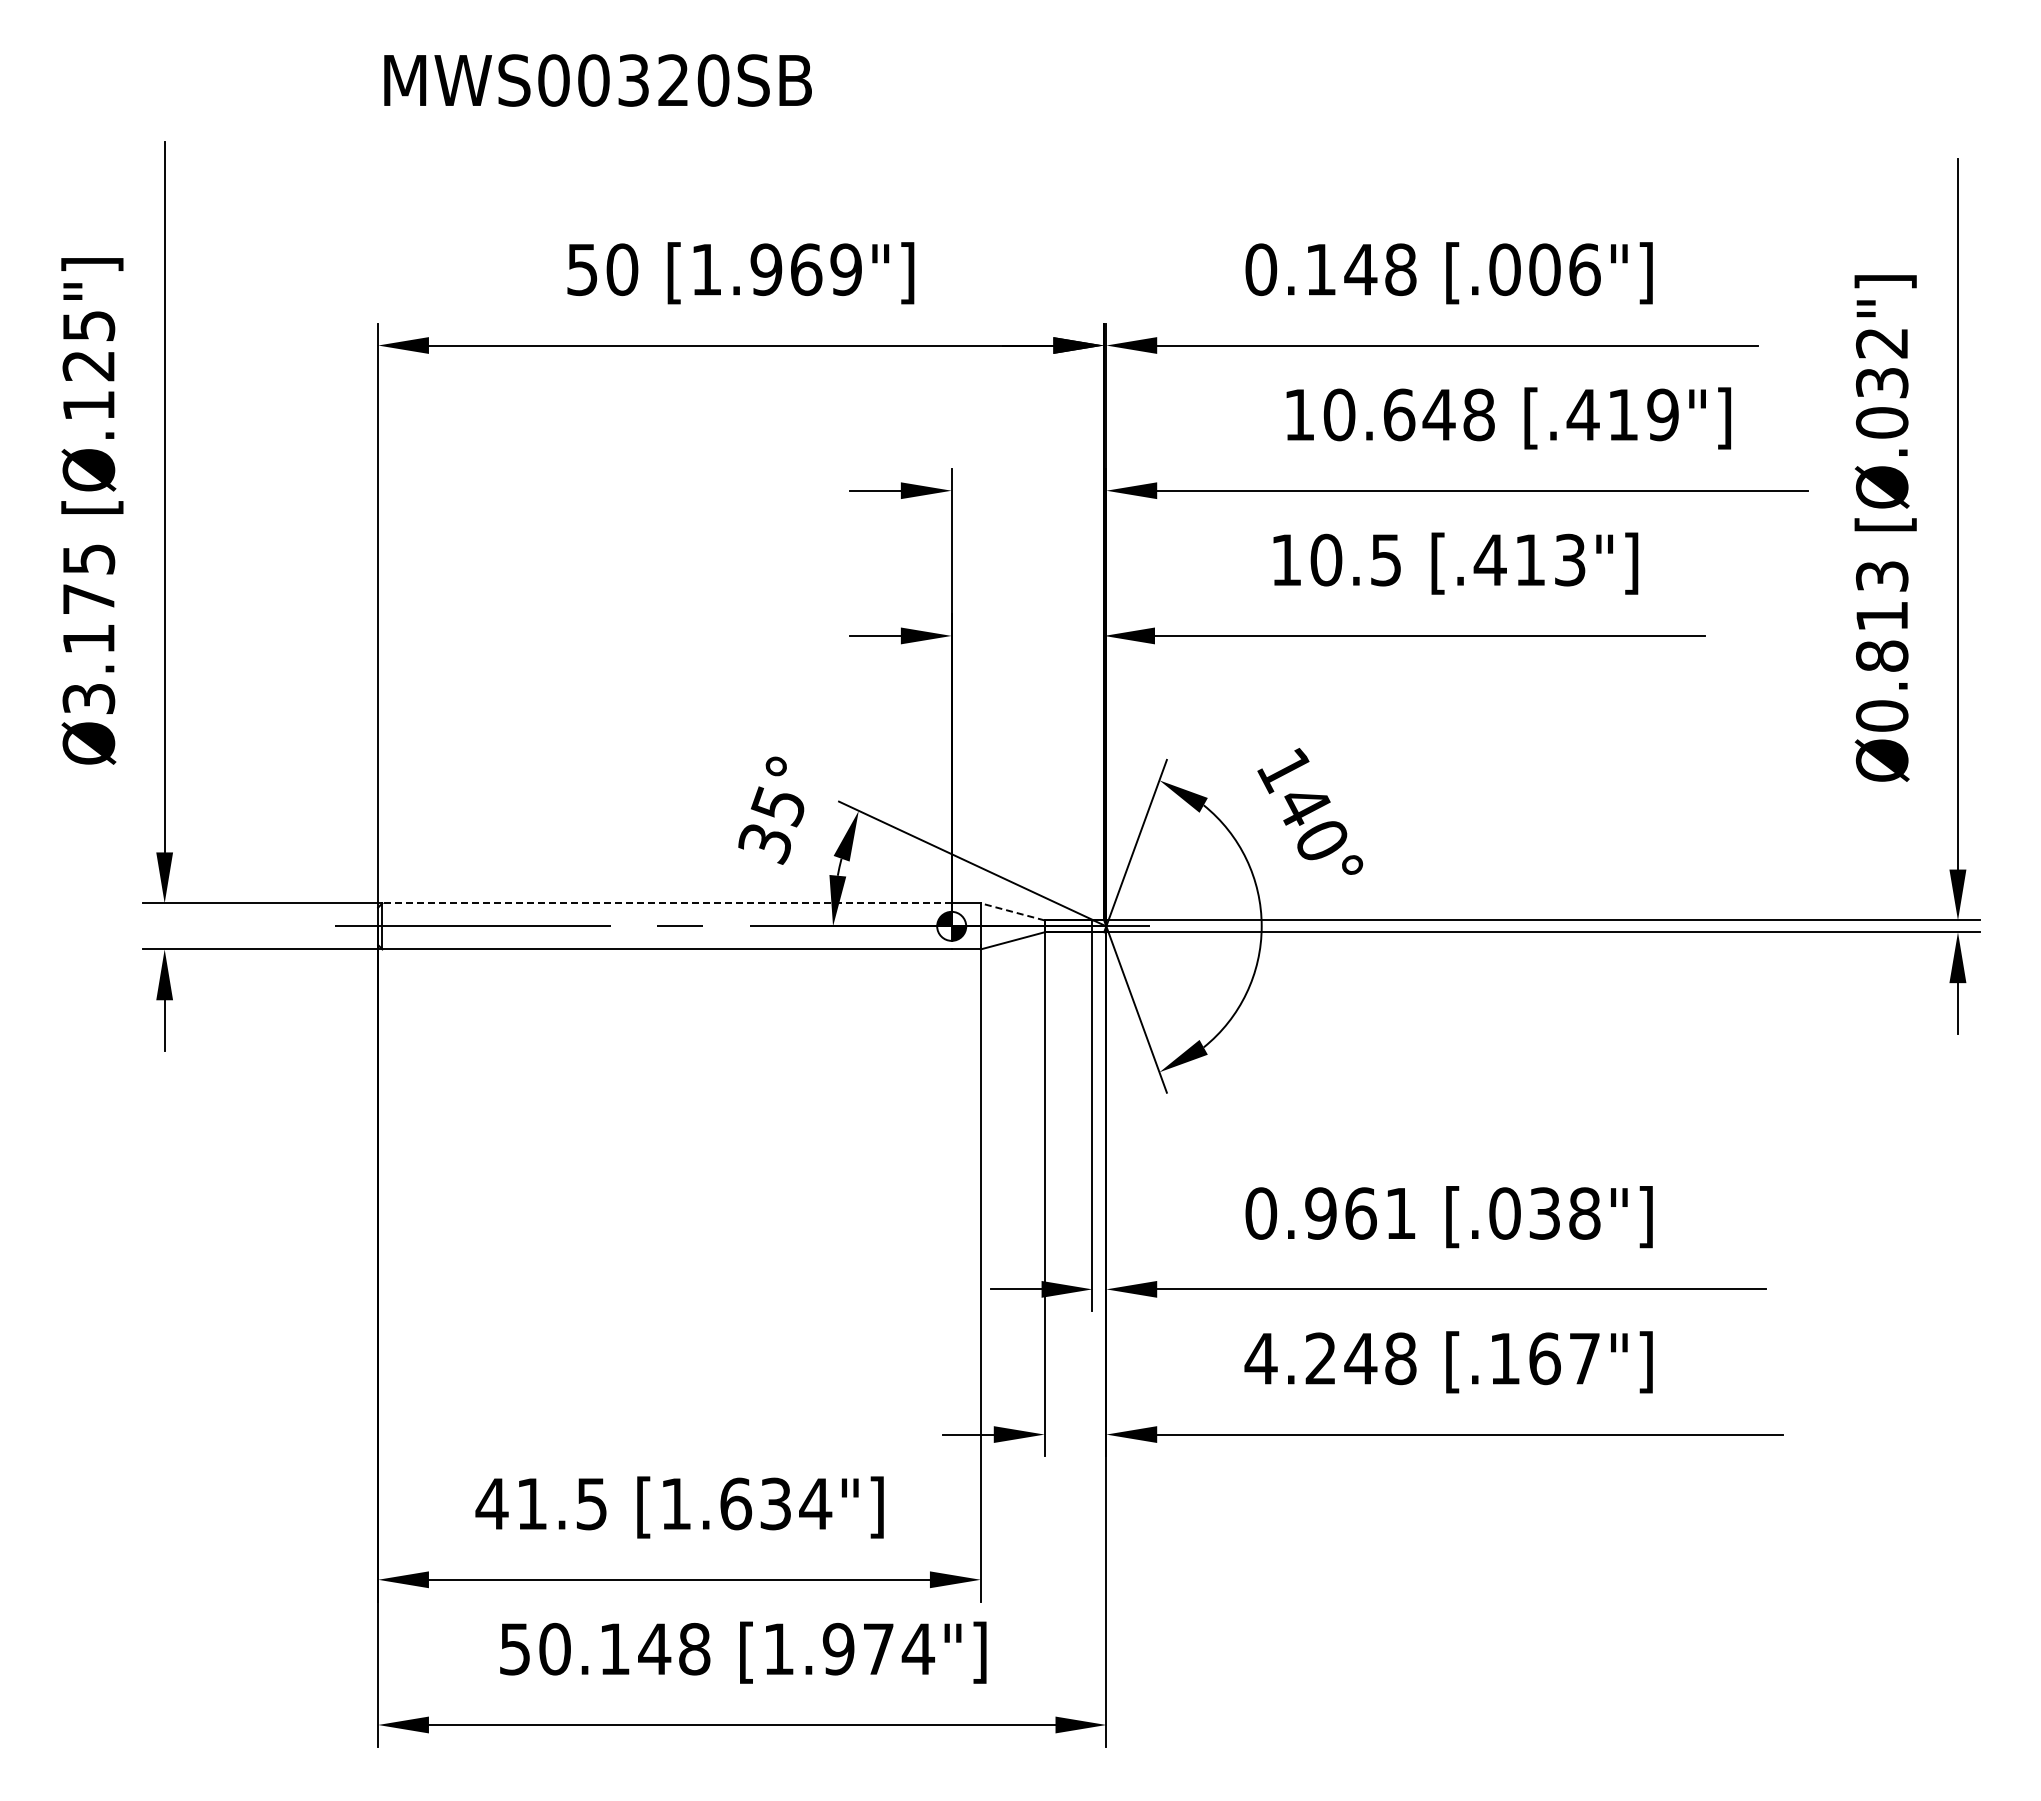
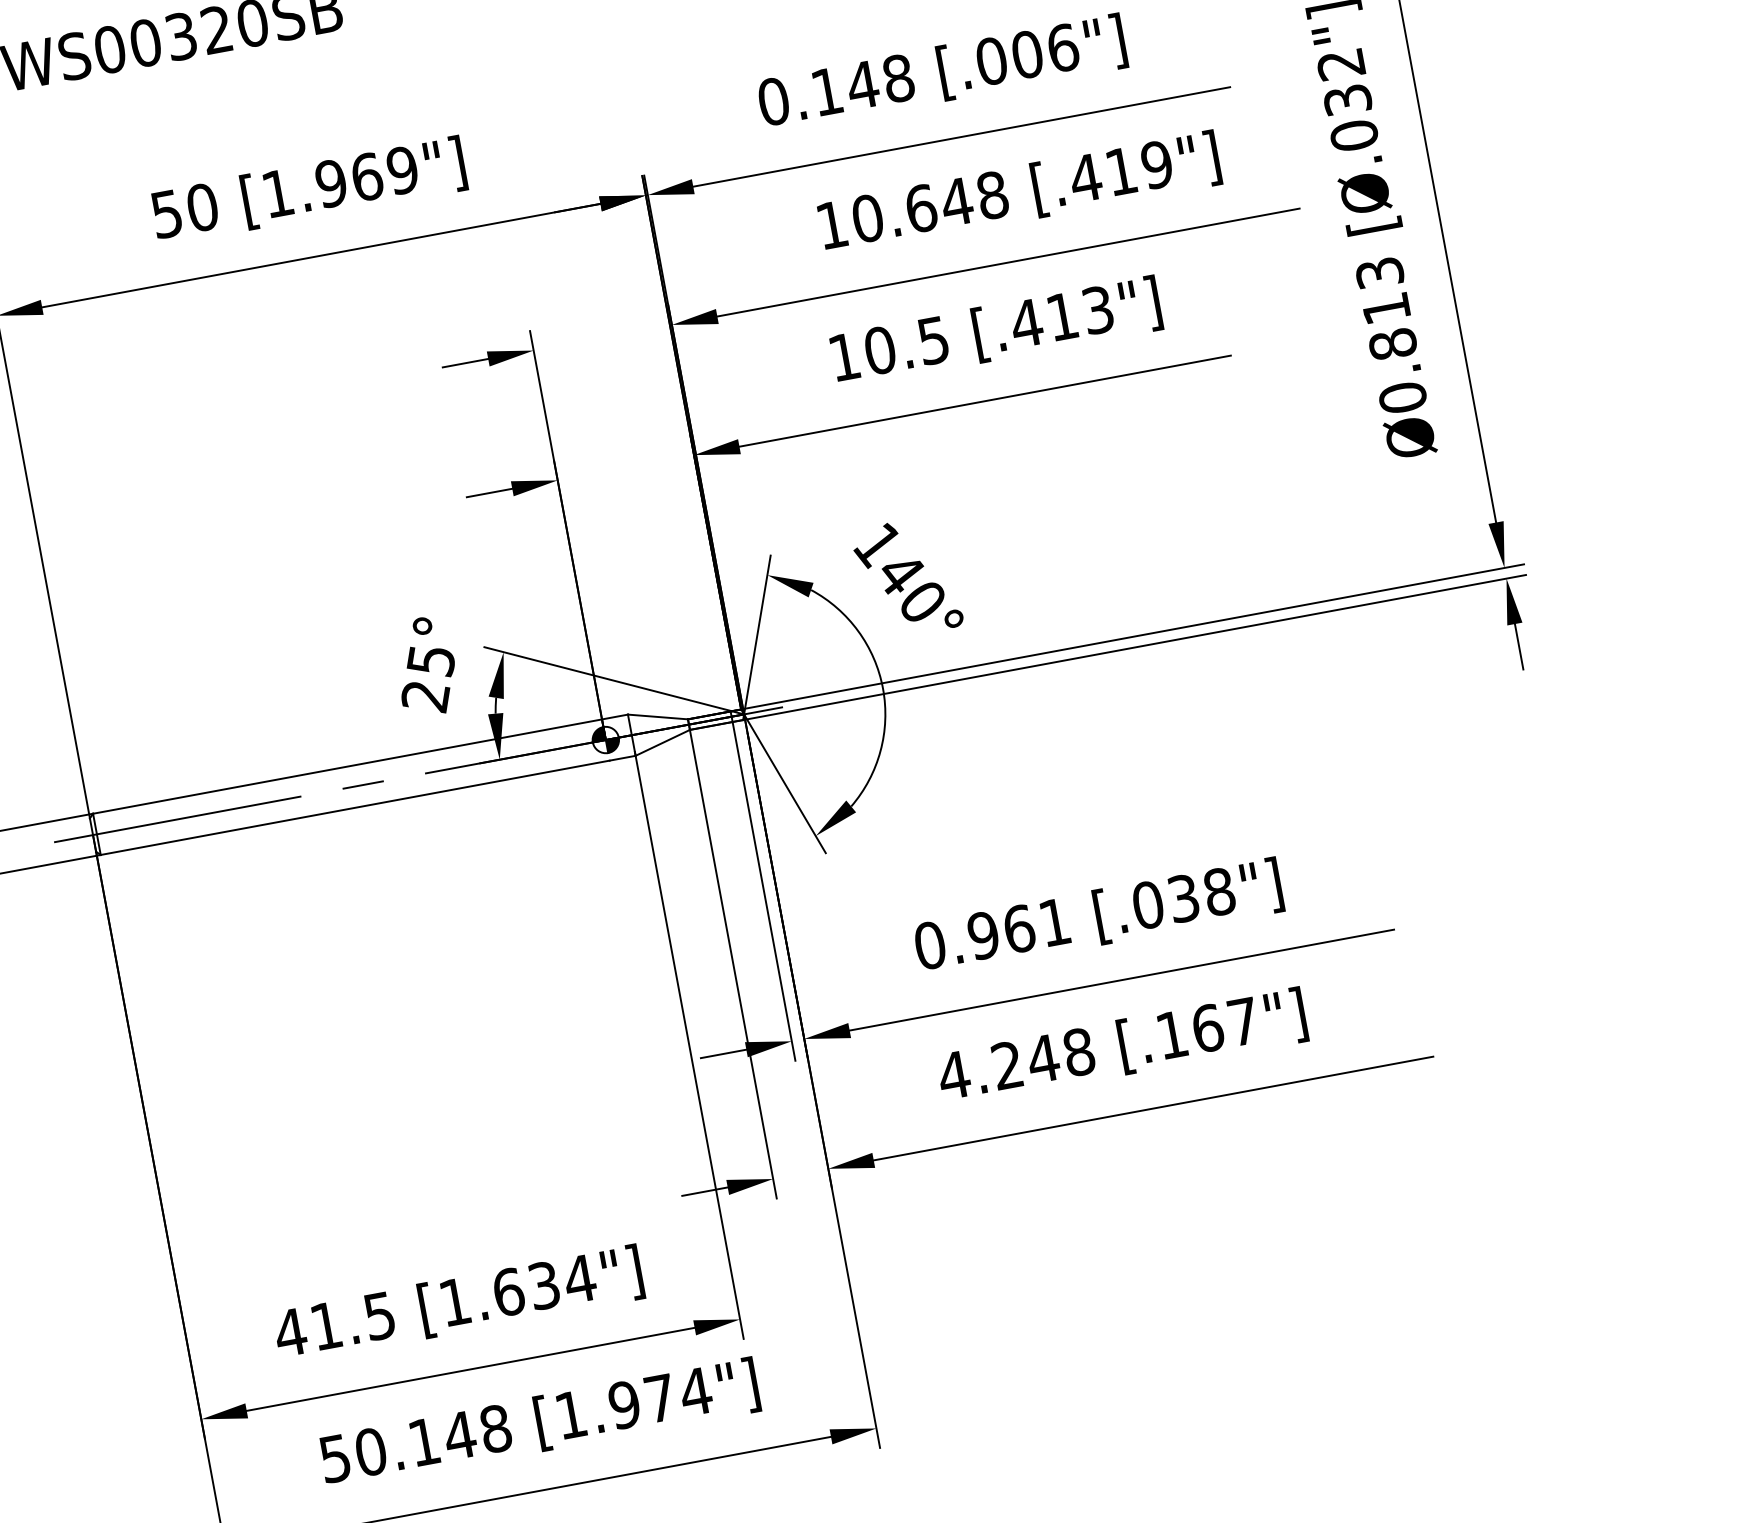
text: (765, 844) -> (425, 697), 35° -> 25°
line: (667, 903) -> (347, 766), dashed -> solid
line: (1012, 911) -> (657, 716), dashed -> solid

